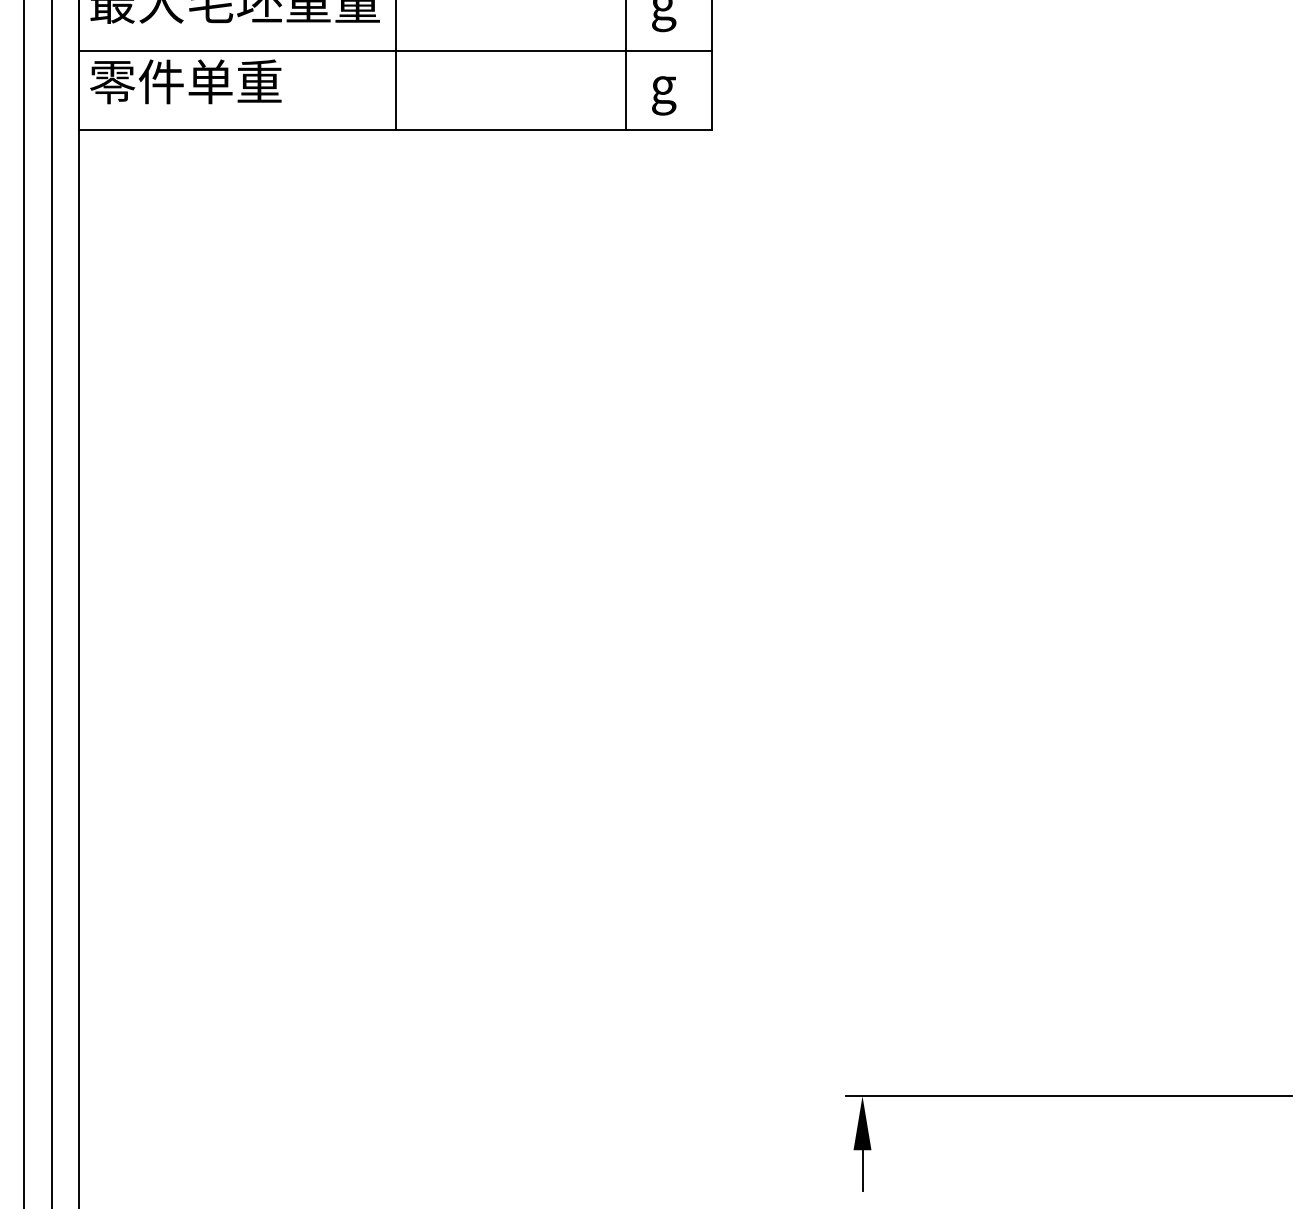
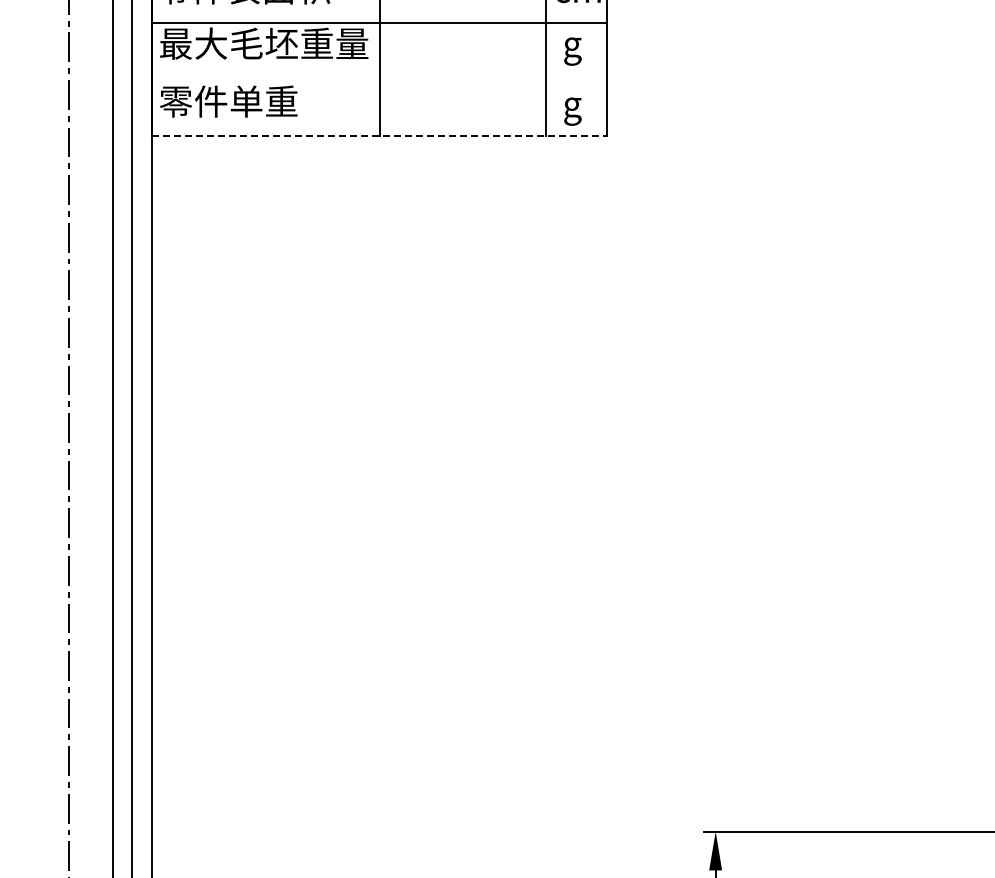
line: (395, 51) -> (379, 79), removed
line: (395, 130) -> (379, 136), solid -> dashed

